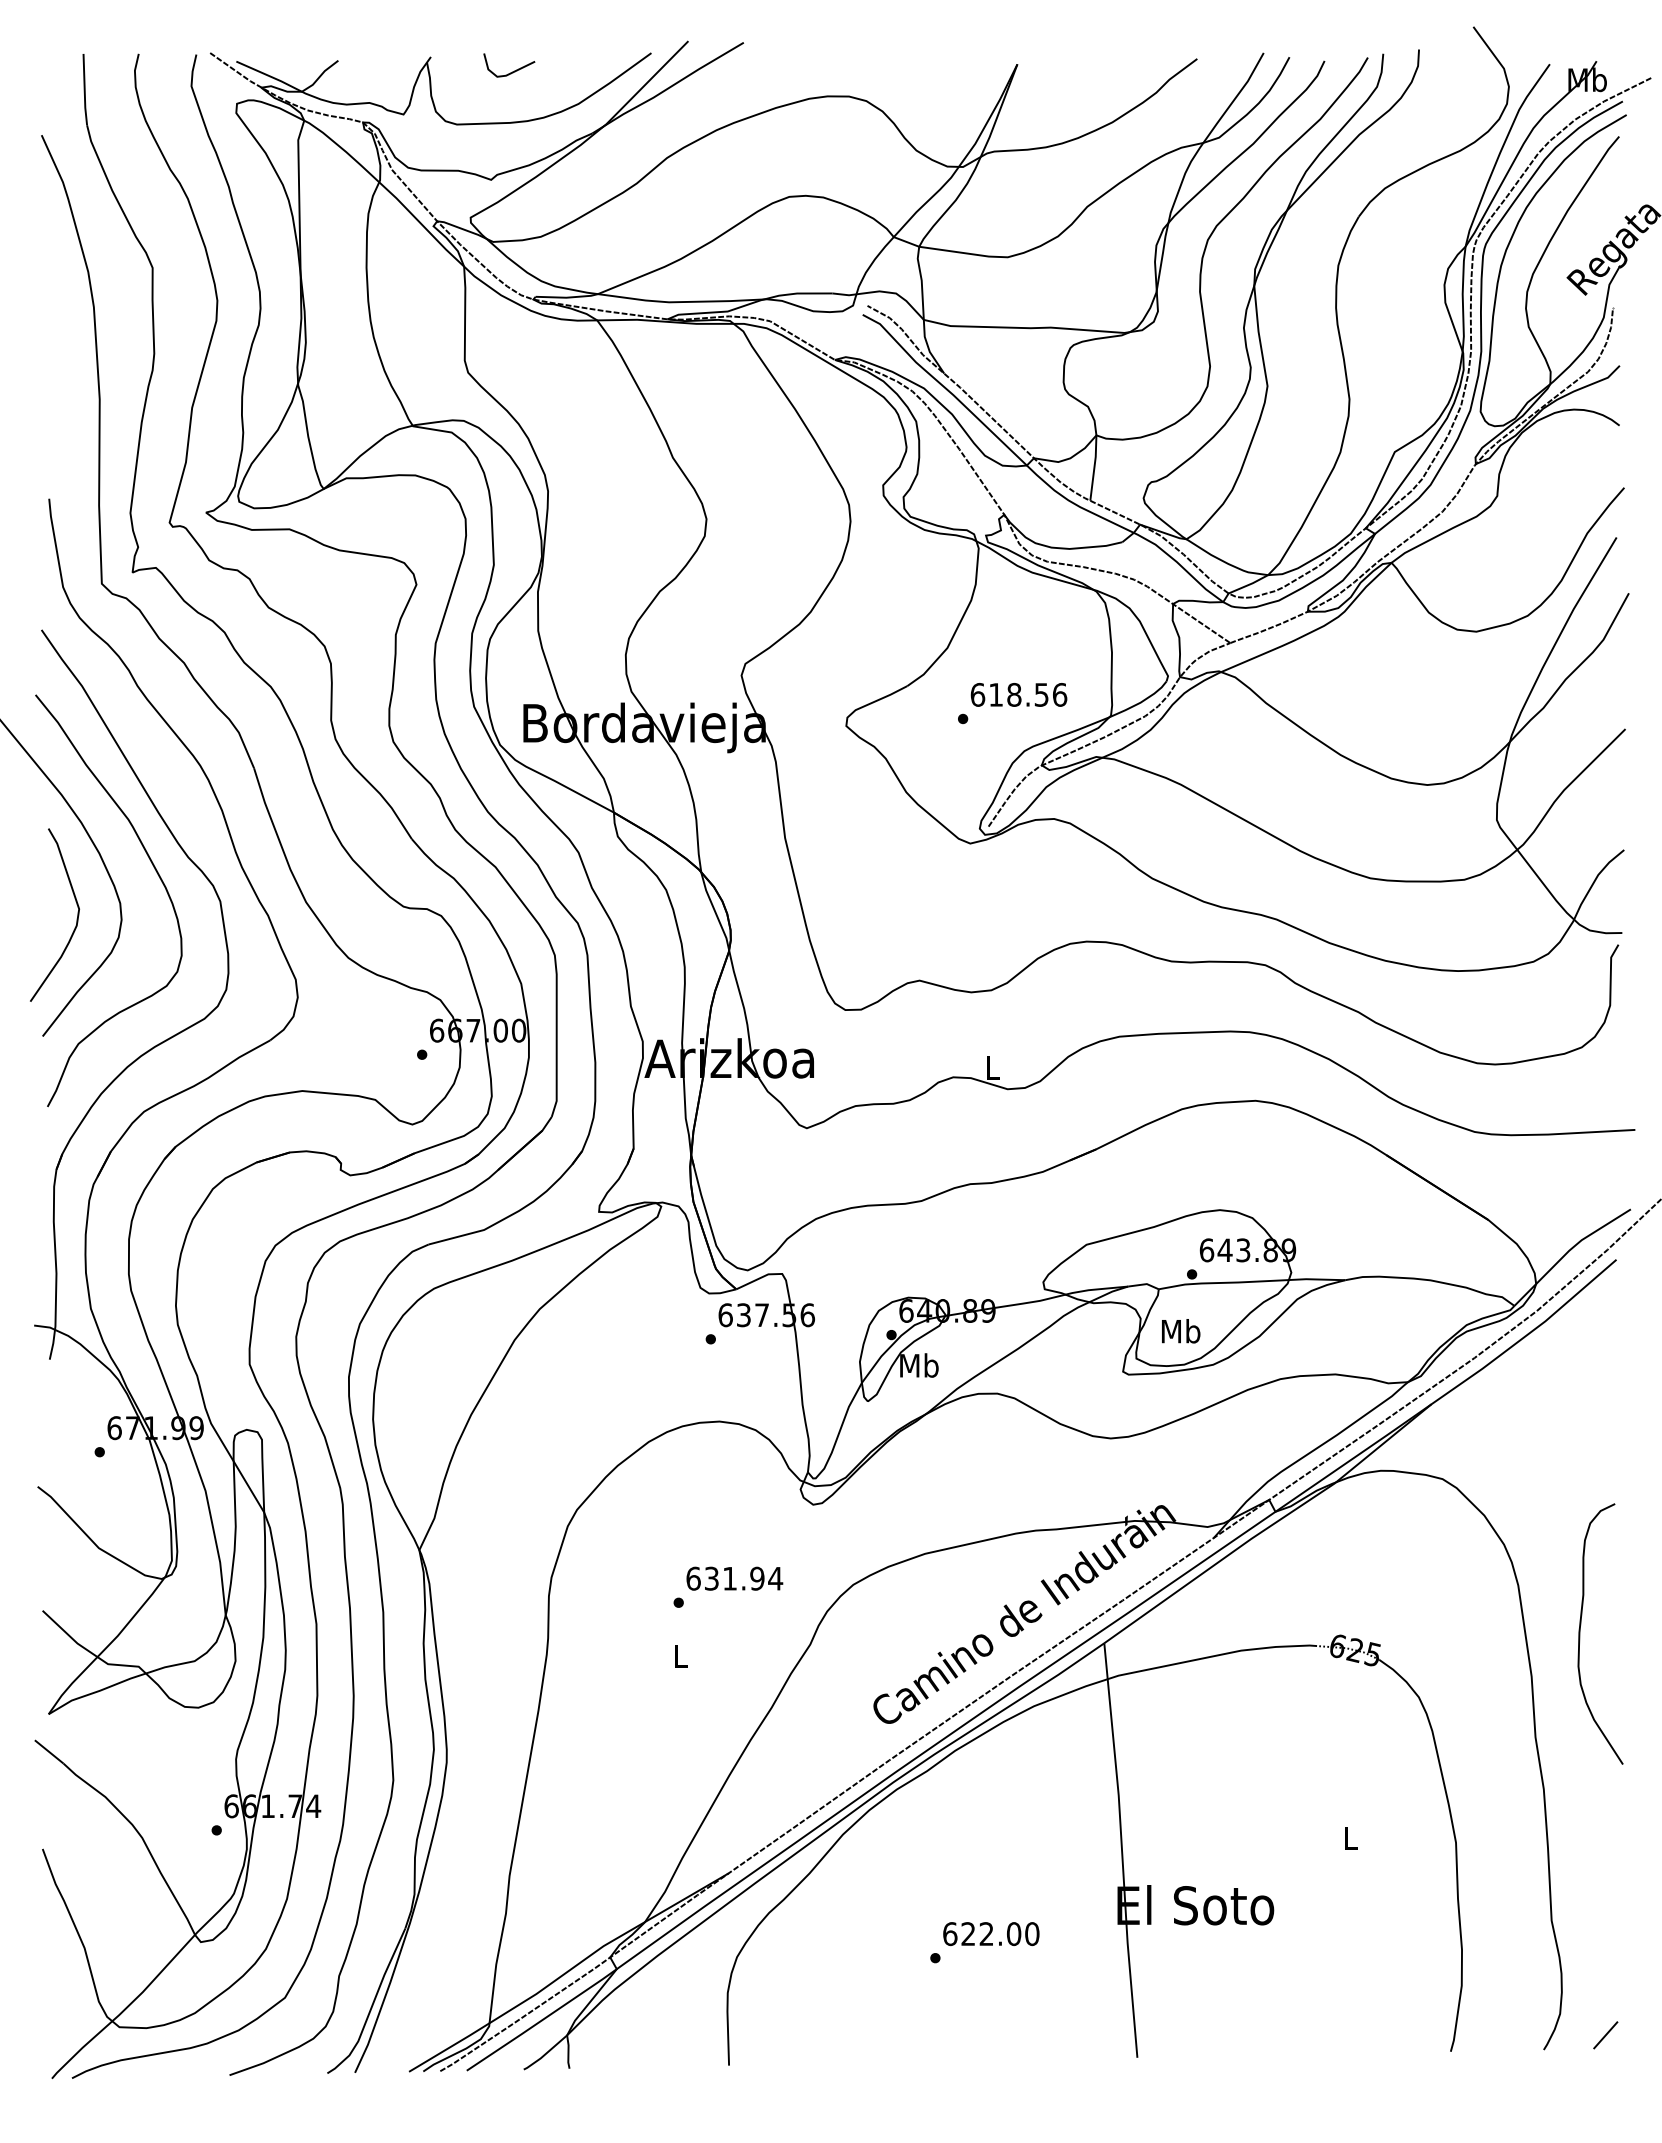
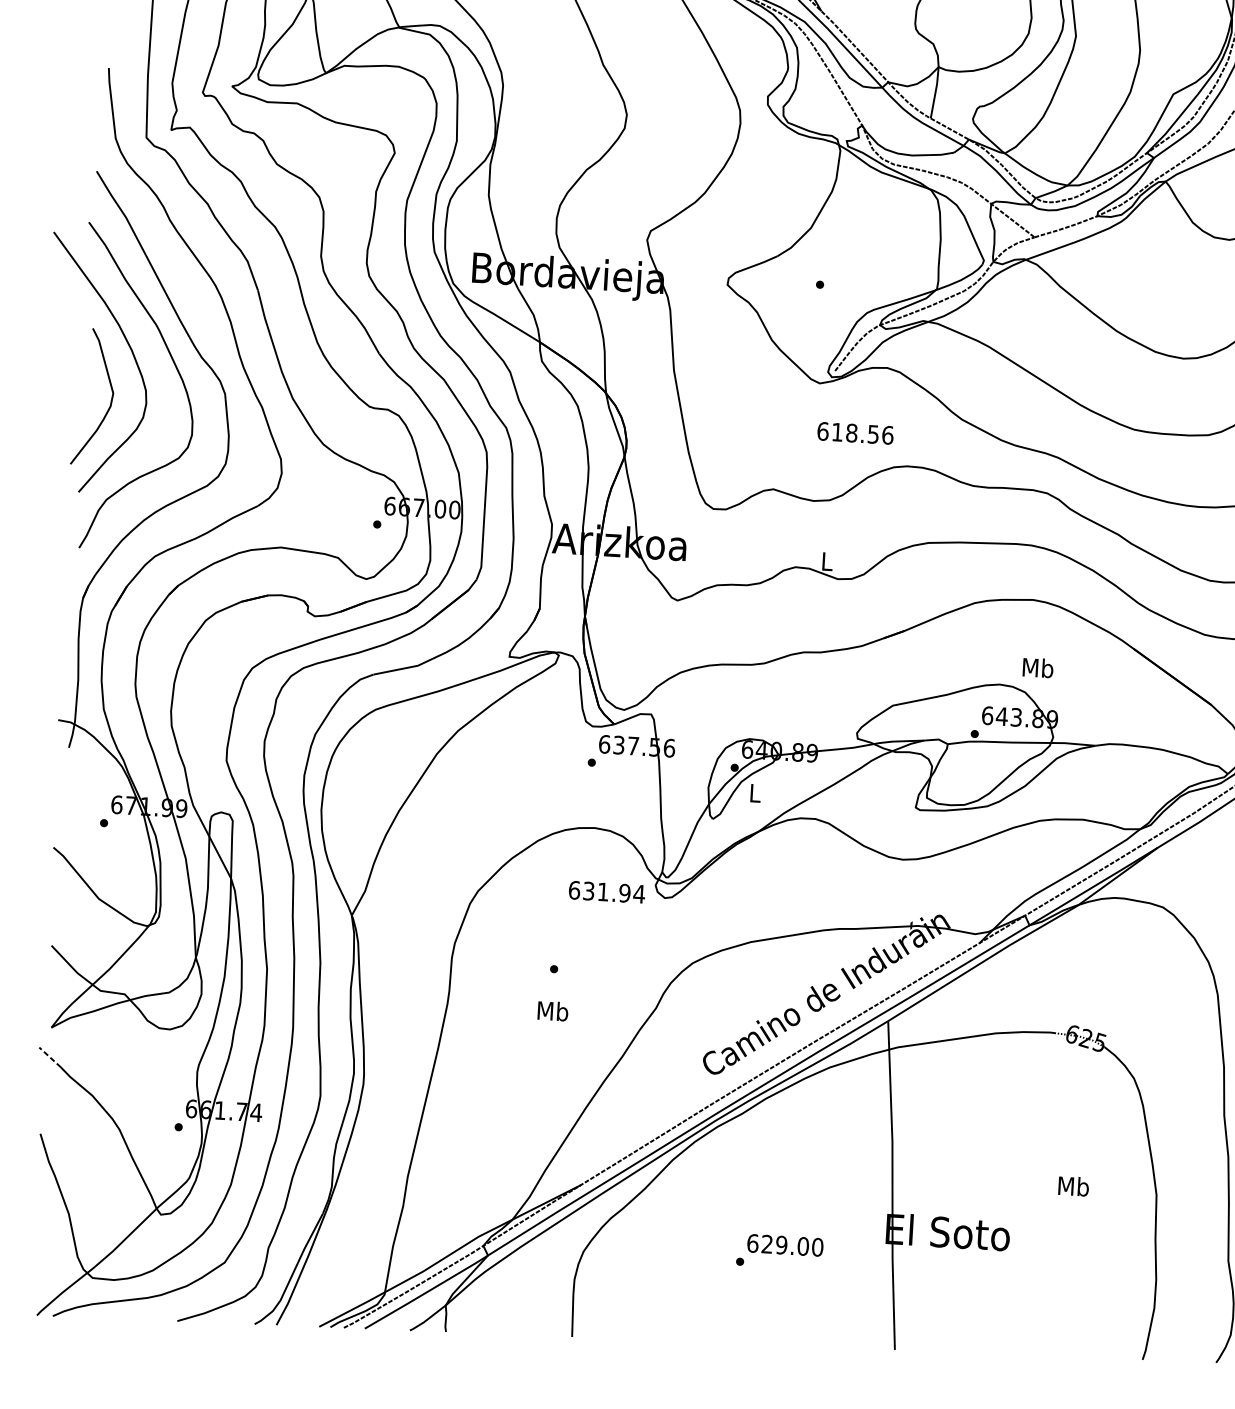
text: (1018, 694) -> (855, 433), moved
text: (1181, 1331) -> (1038, 668), moved
text: (919, 1365) -> (755, 793), Mb -> L
text: (734, 1578) -> (606, 892), moved
text: (680, 1655) -> (553, 1010), L -> Mb
line: (49, 1751) -> (50, 1057), solid -> dashed
text: (1350, 1837) -> (1073, 1186), L -> Mb
text: (986, 1934) -> (781, 1245), 622.00 -> 629.00

